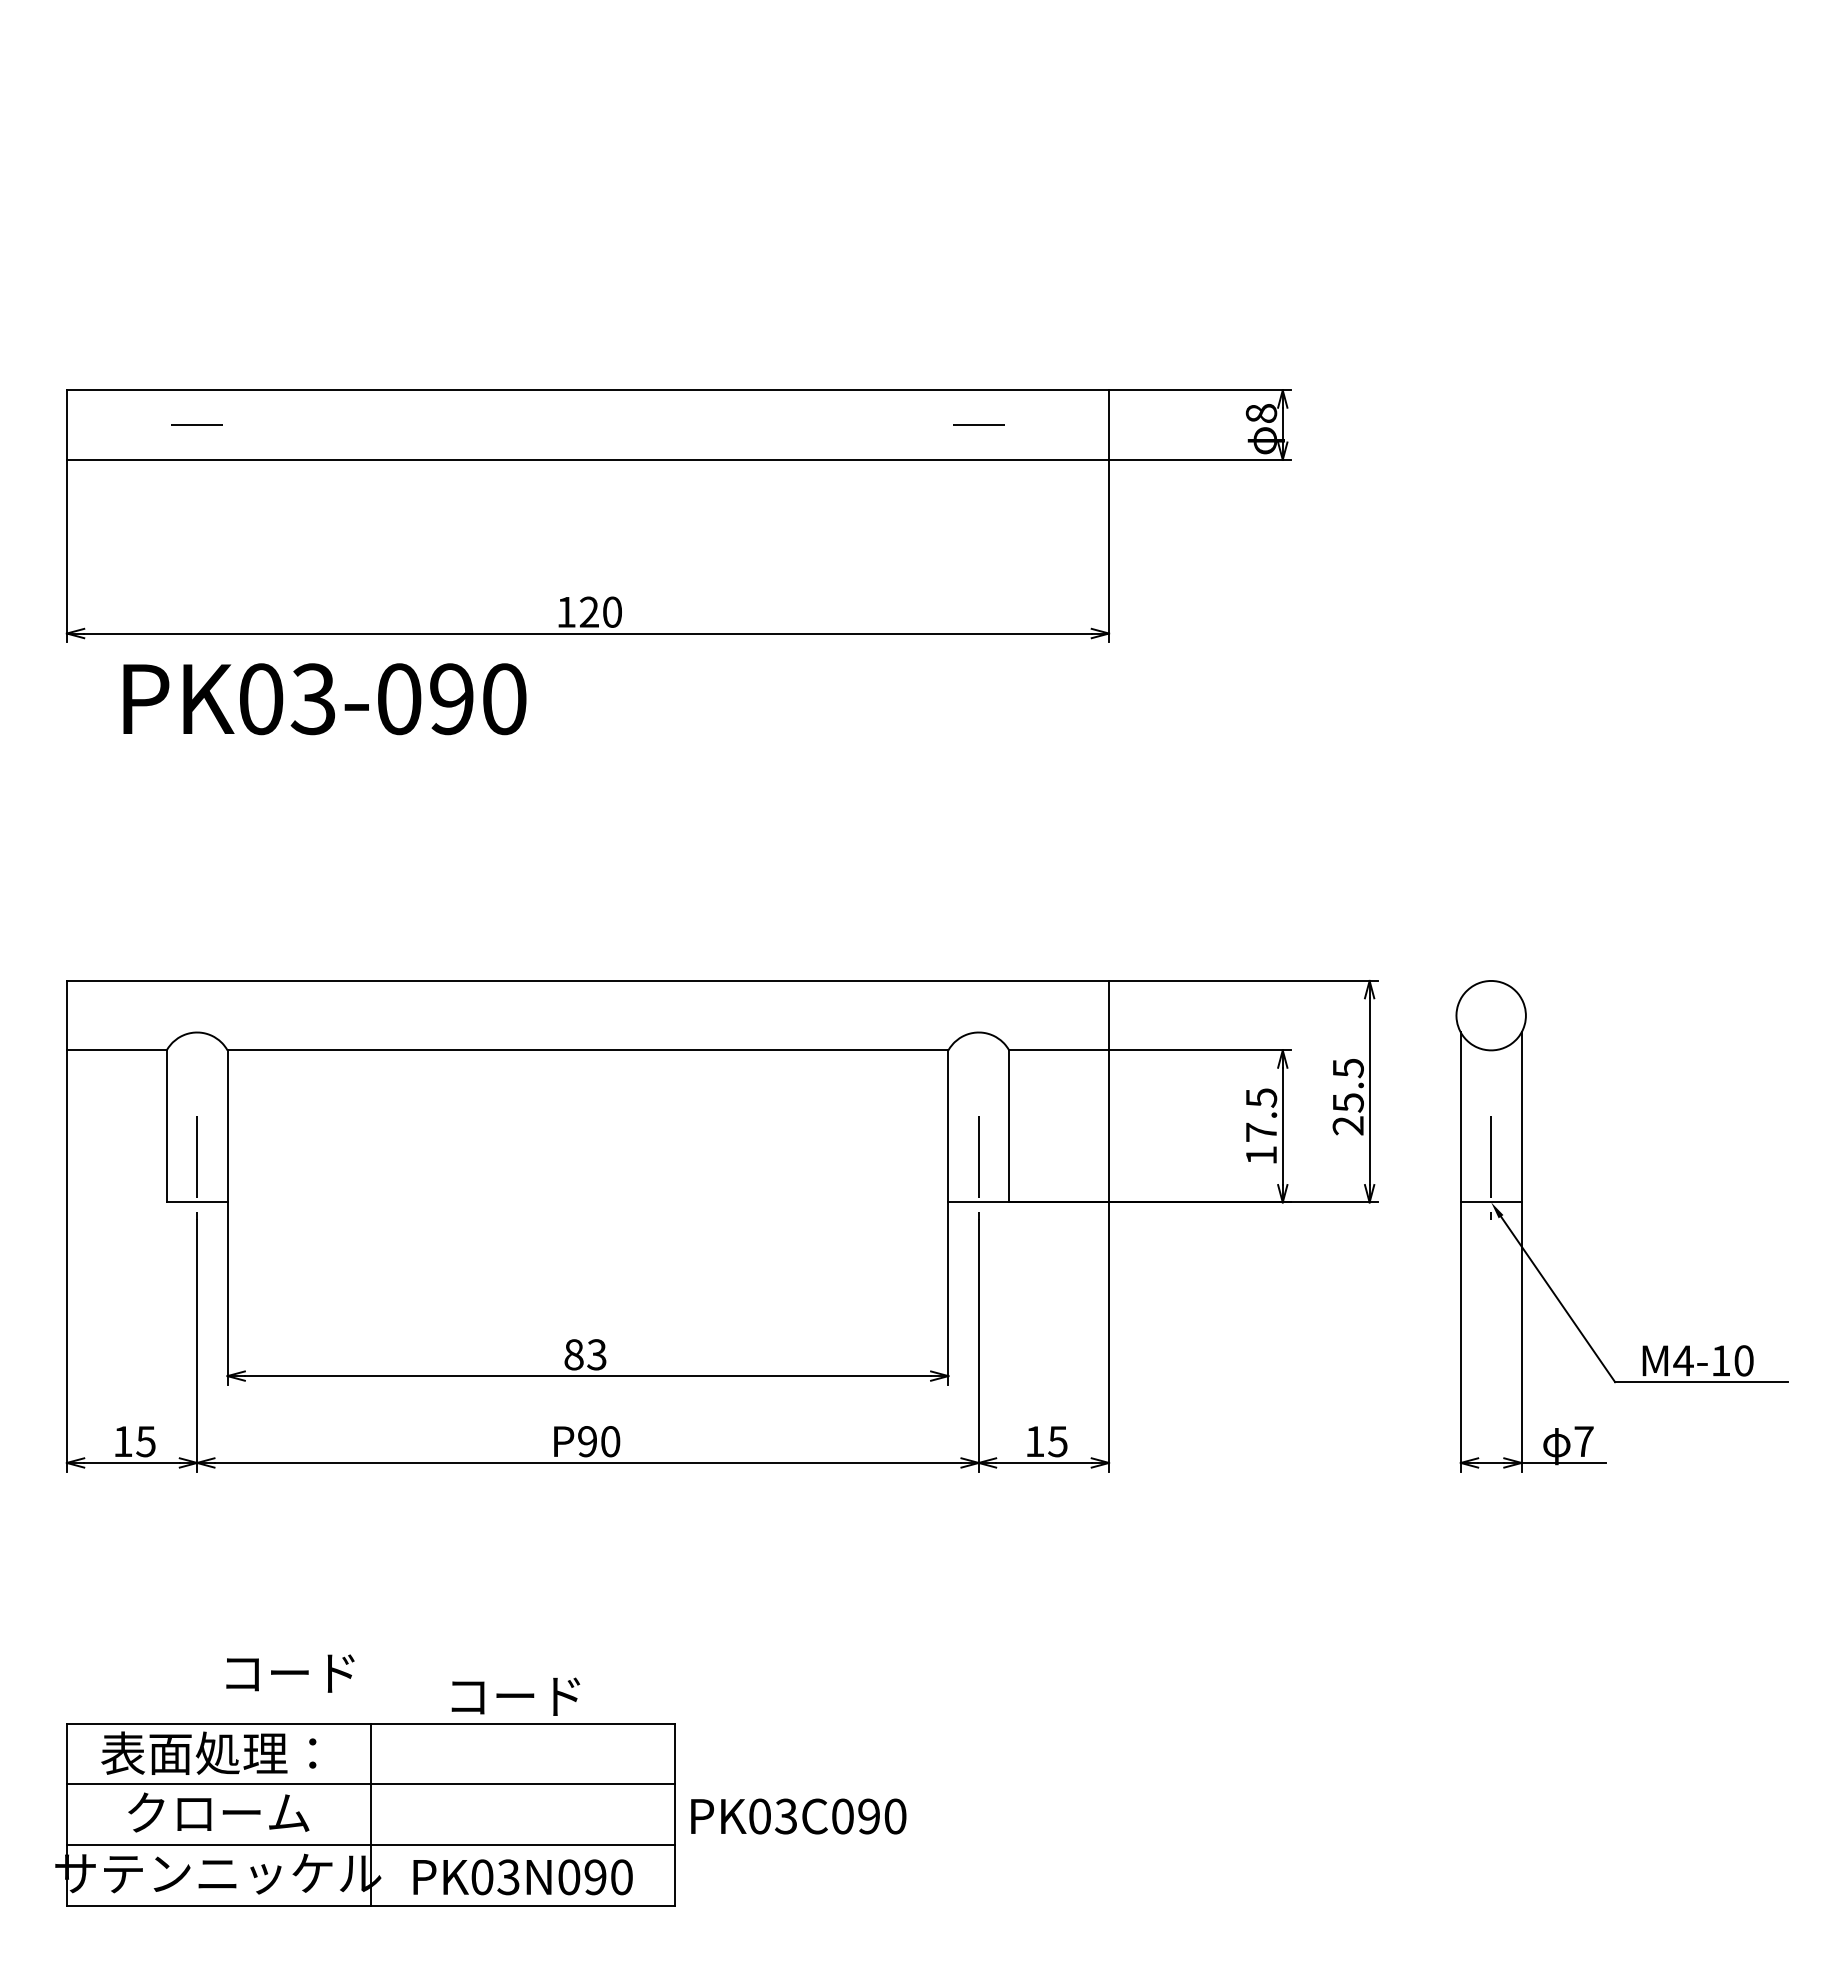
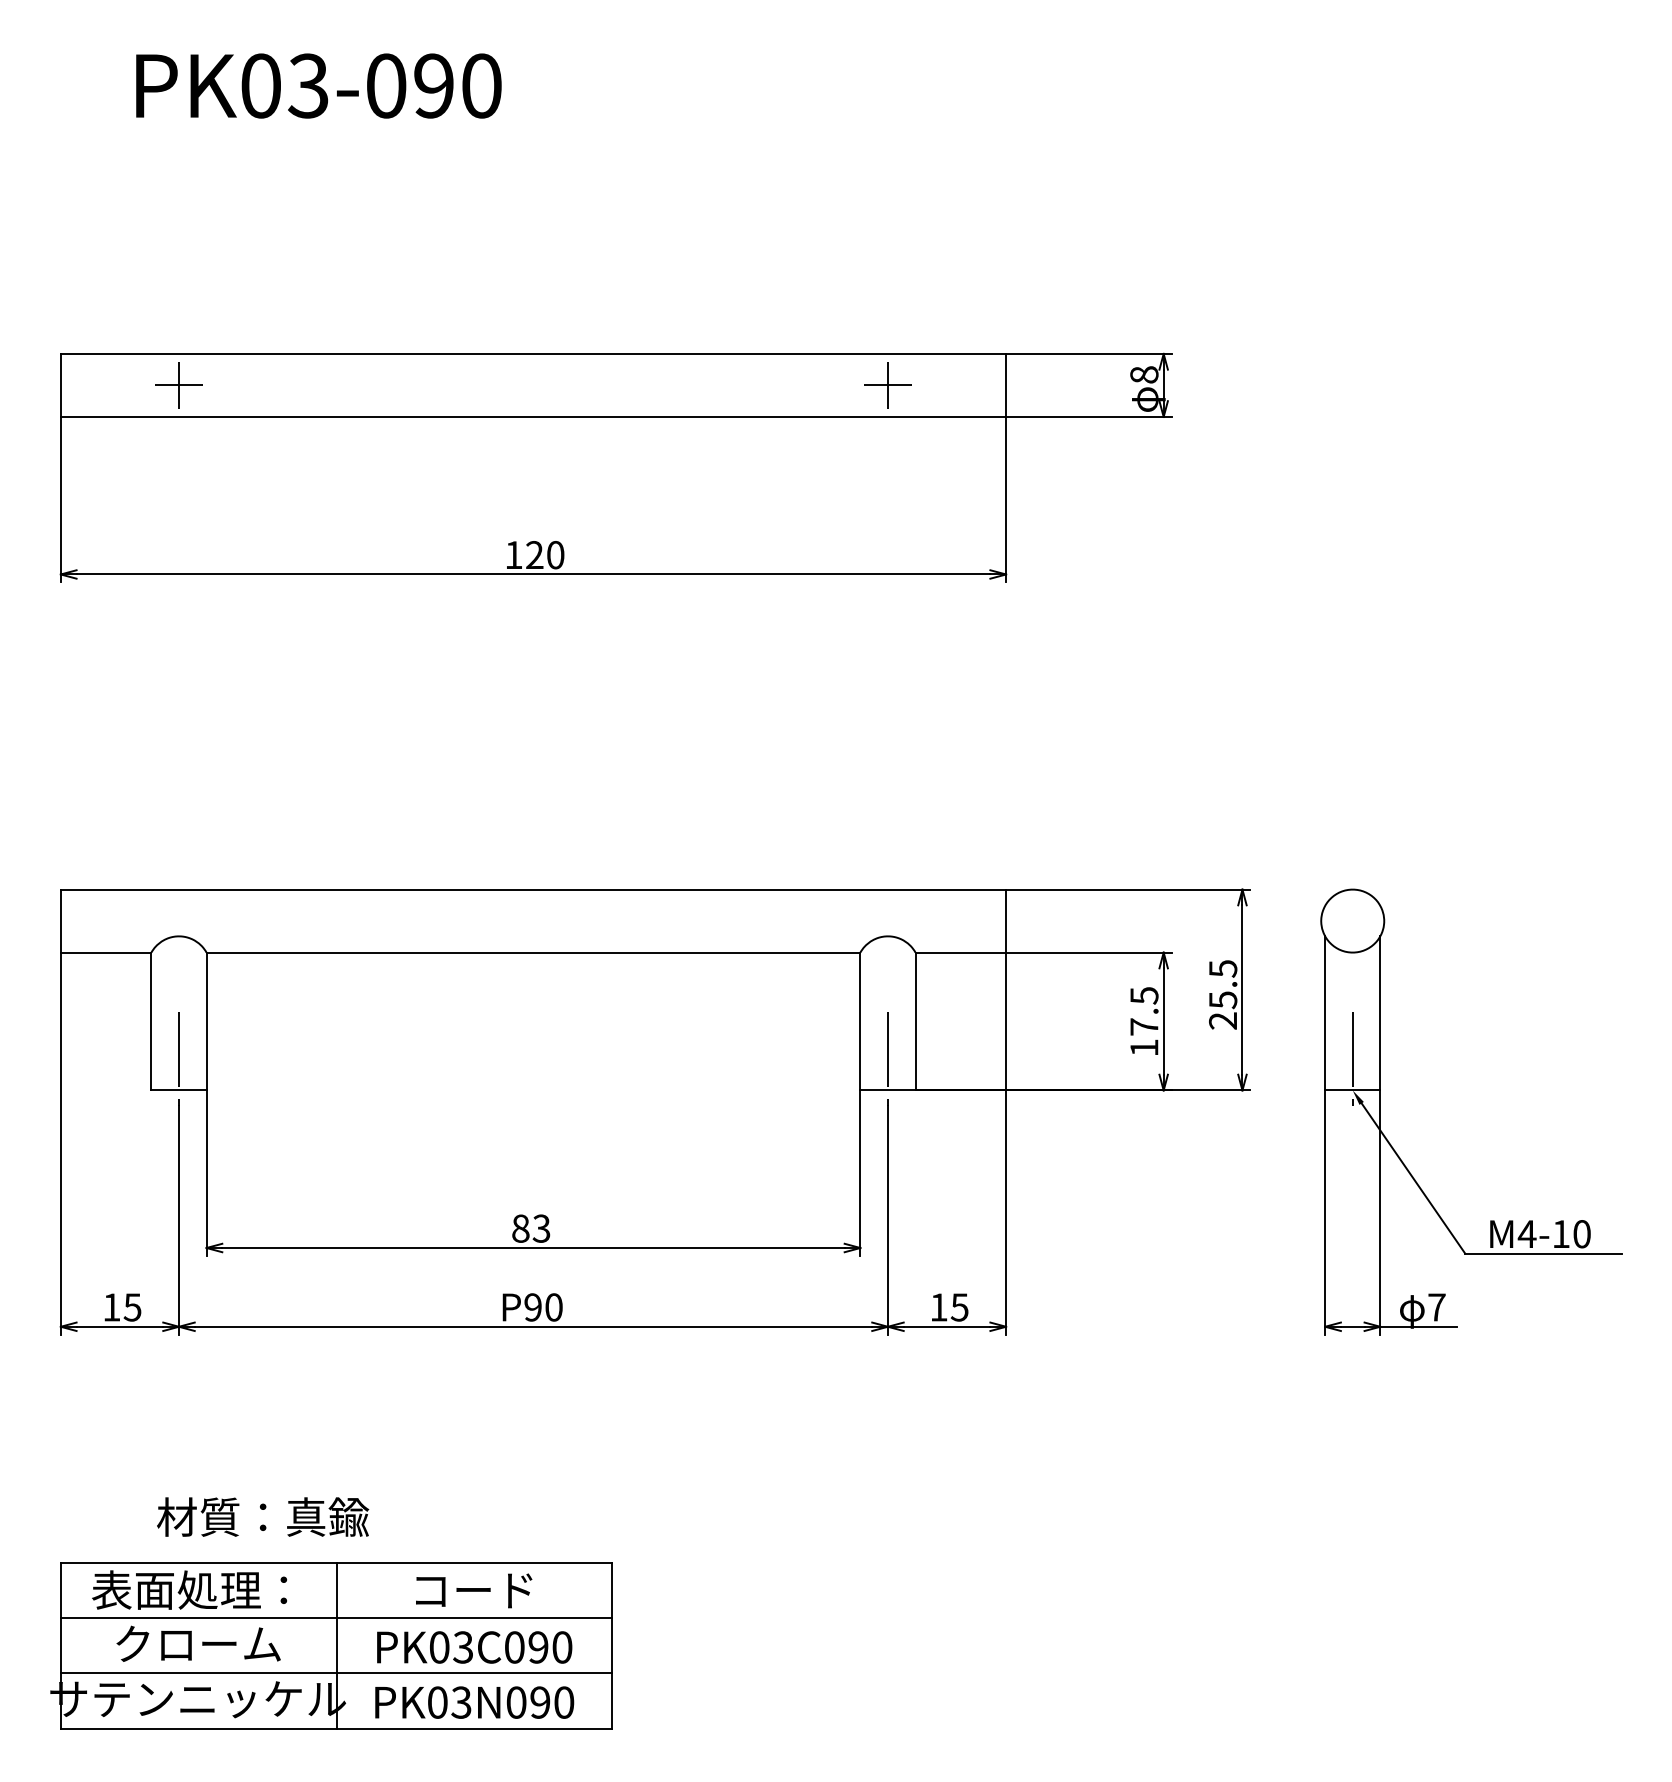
line: (197, 425) -> (179, 385), added
line: (978, 425) -> (887, 385), added
text: (324, 698) -> (318, 85), moved
text: (290, 1672) -> (263, 1516), コード -> 材質：真鍮
text: (516, 1696) -> (474, 1590), moved
text: (798, 1816) -> (474, 1647), moved

